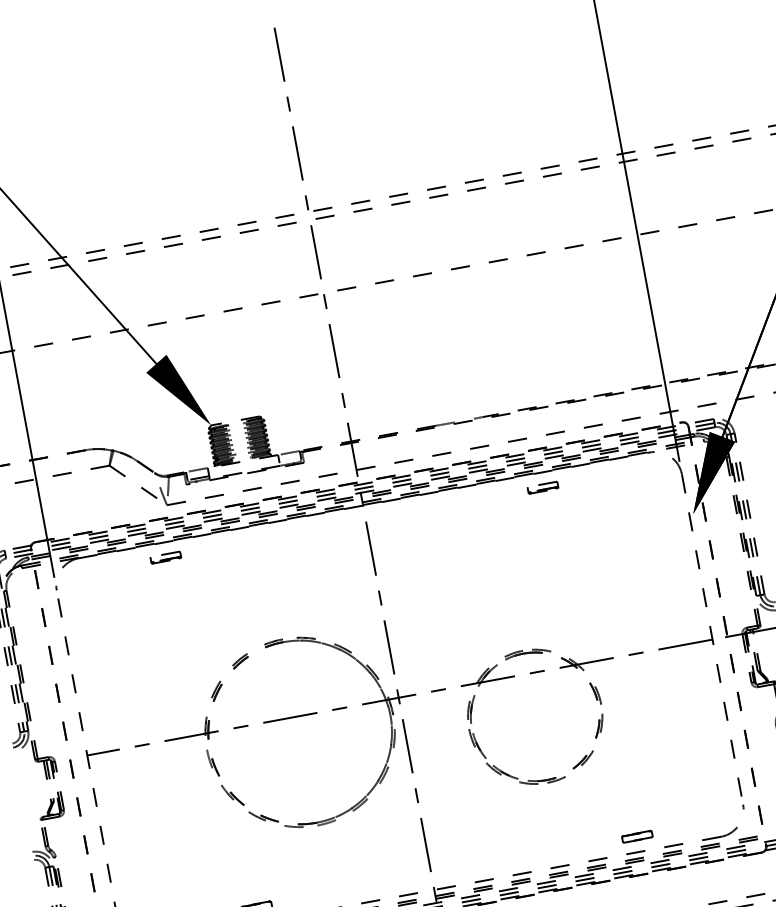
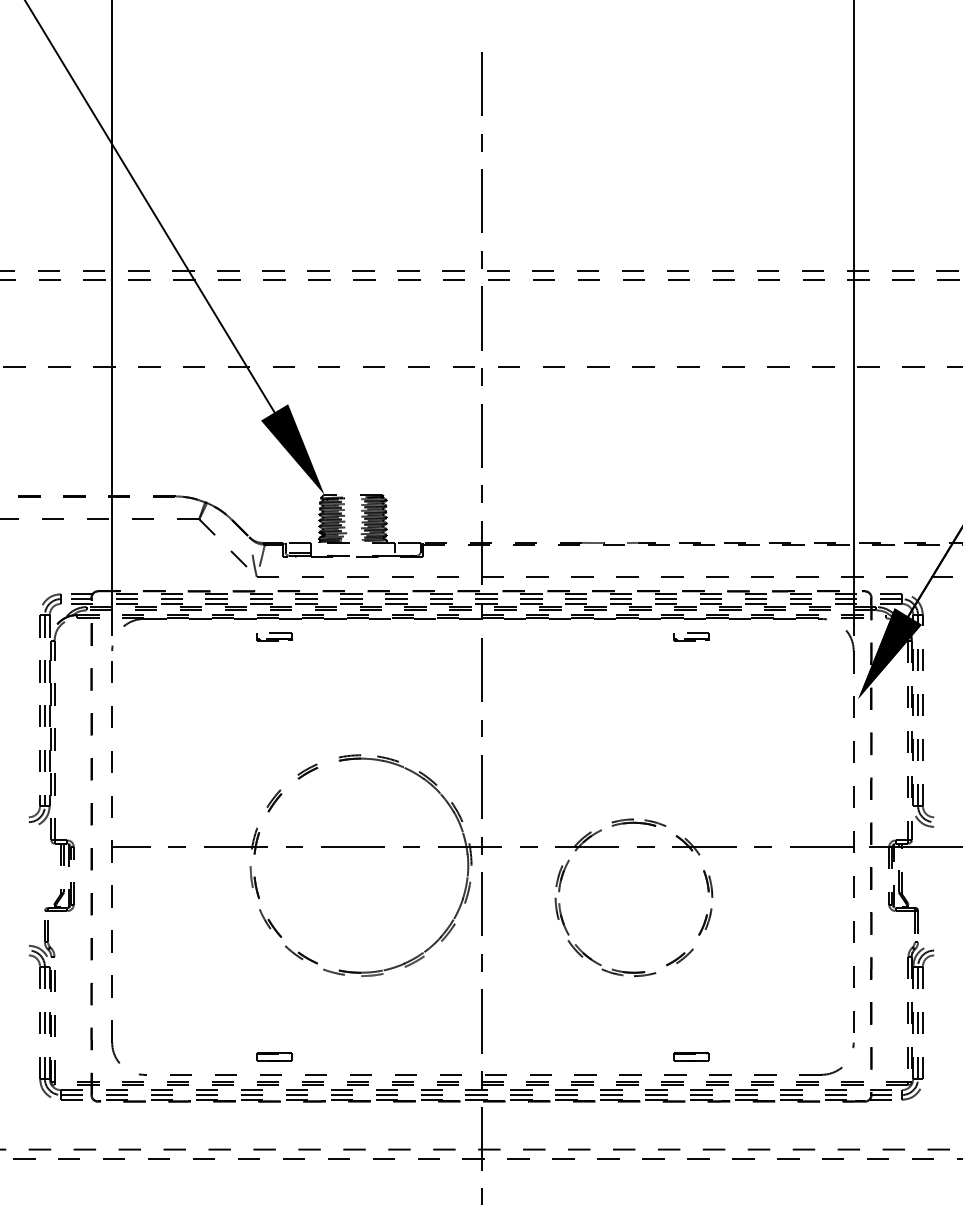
part: (166, 557) -> (274, 636), moved
part: (637, 836) -> (691, 1056), moved

